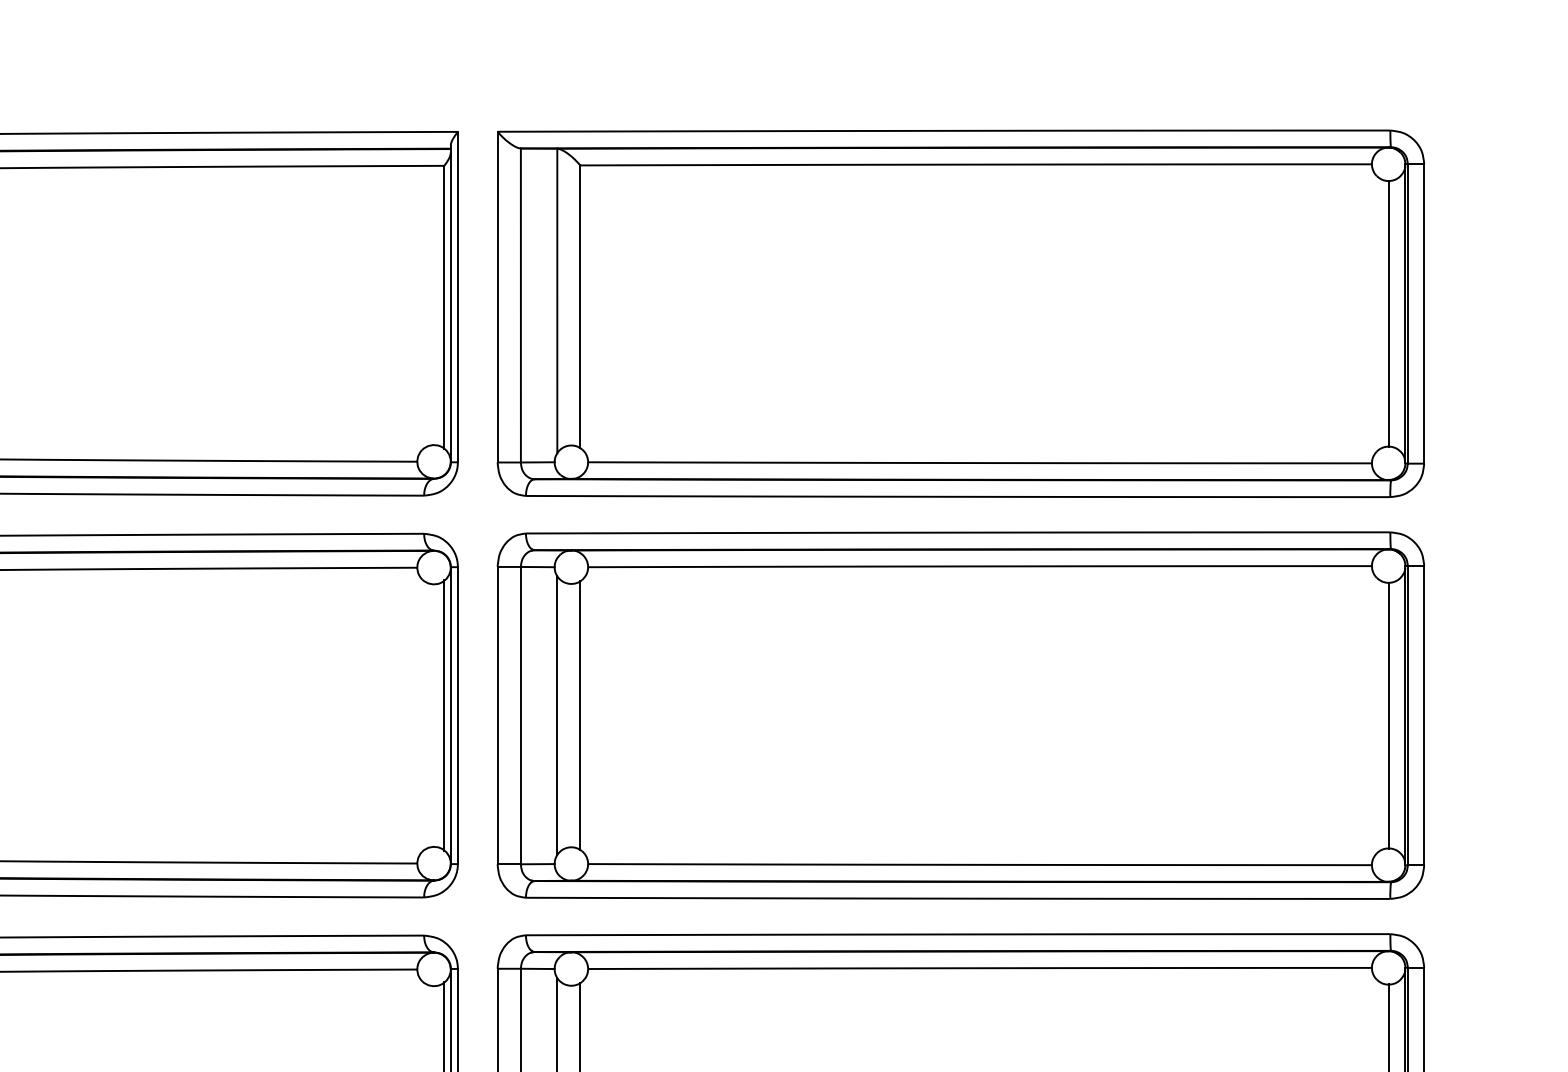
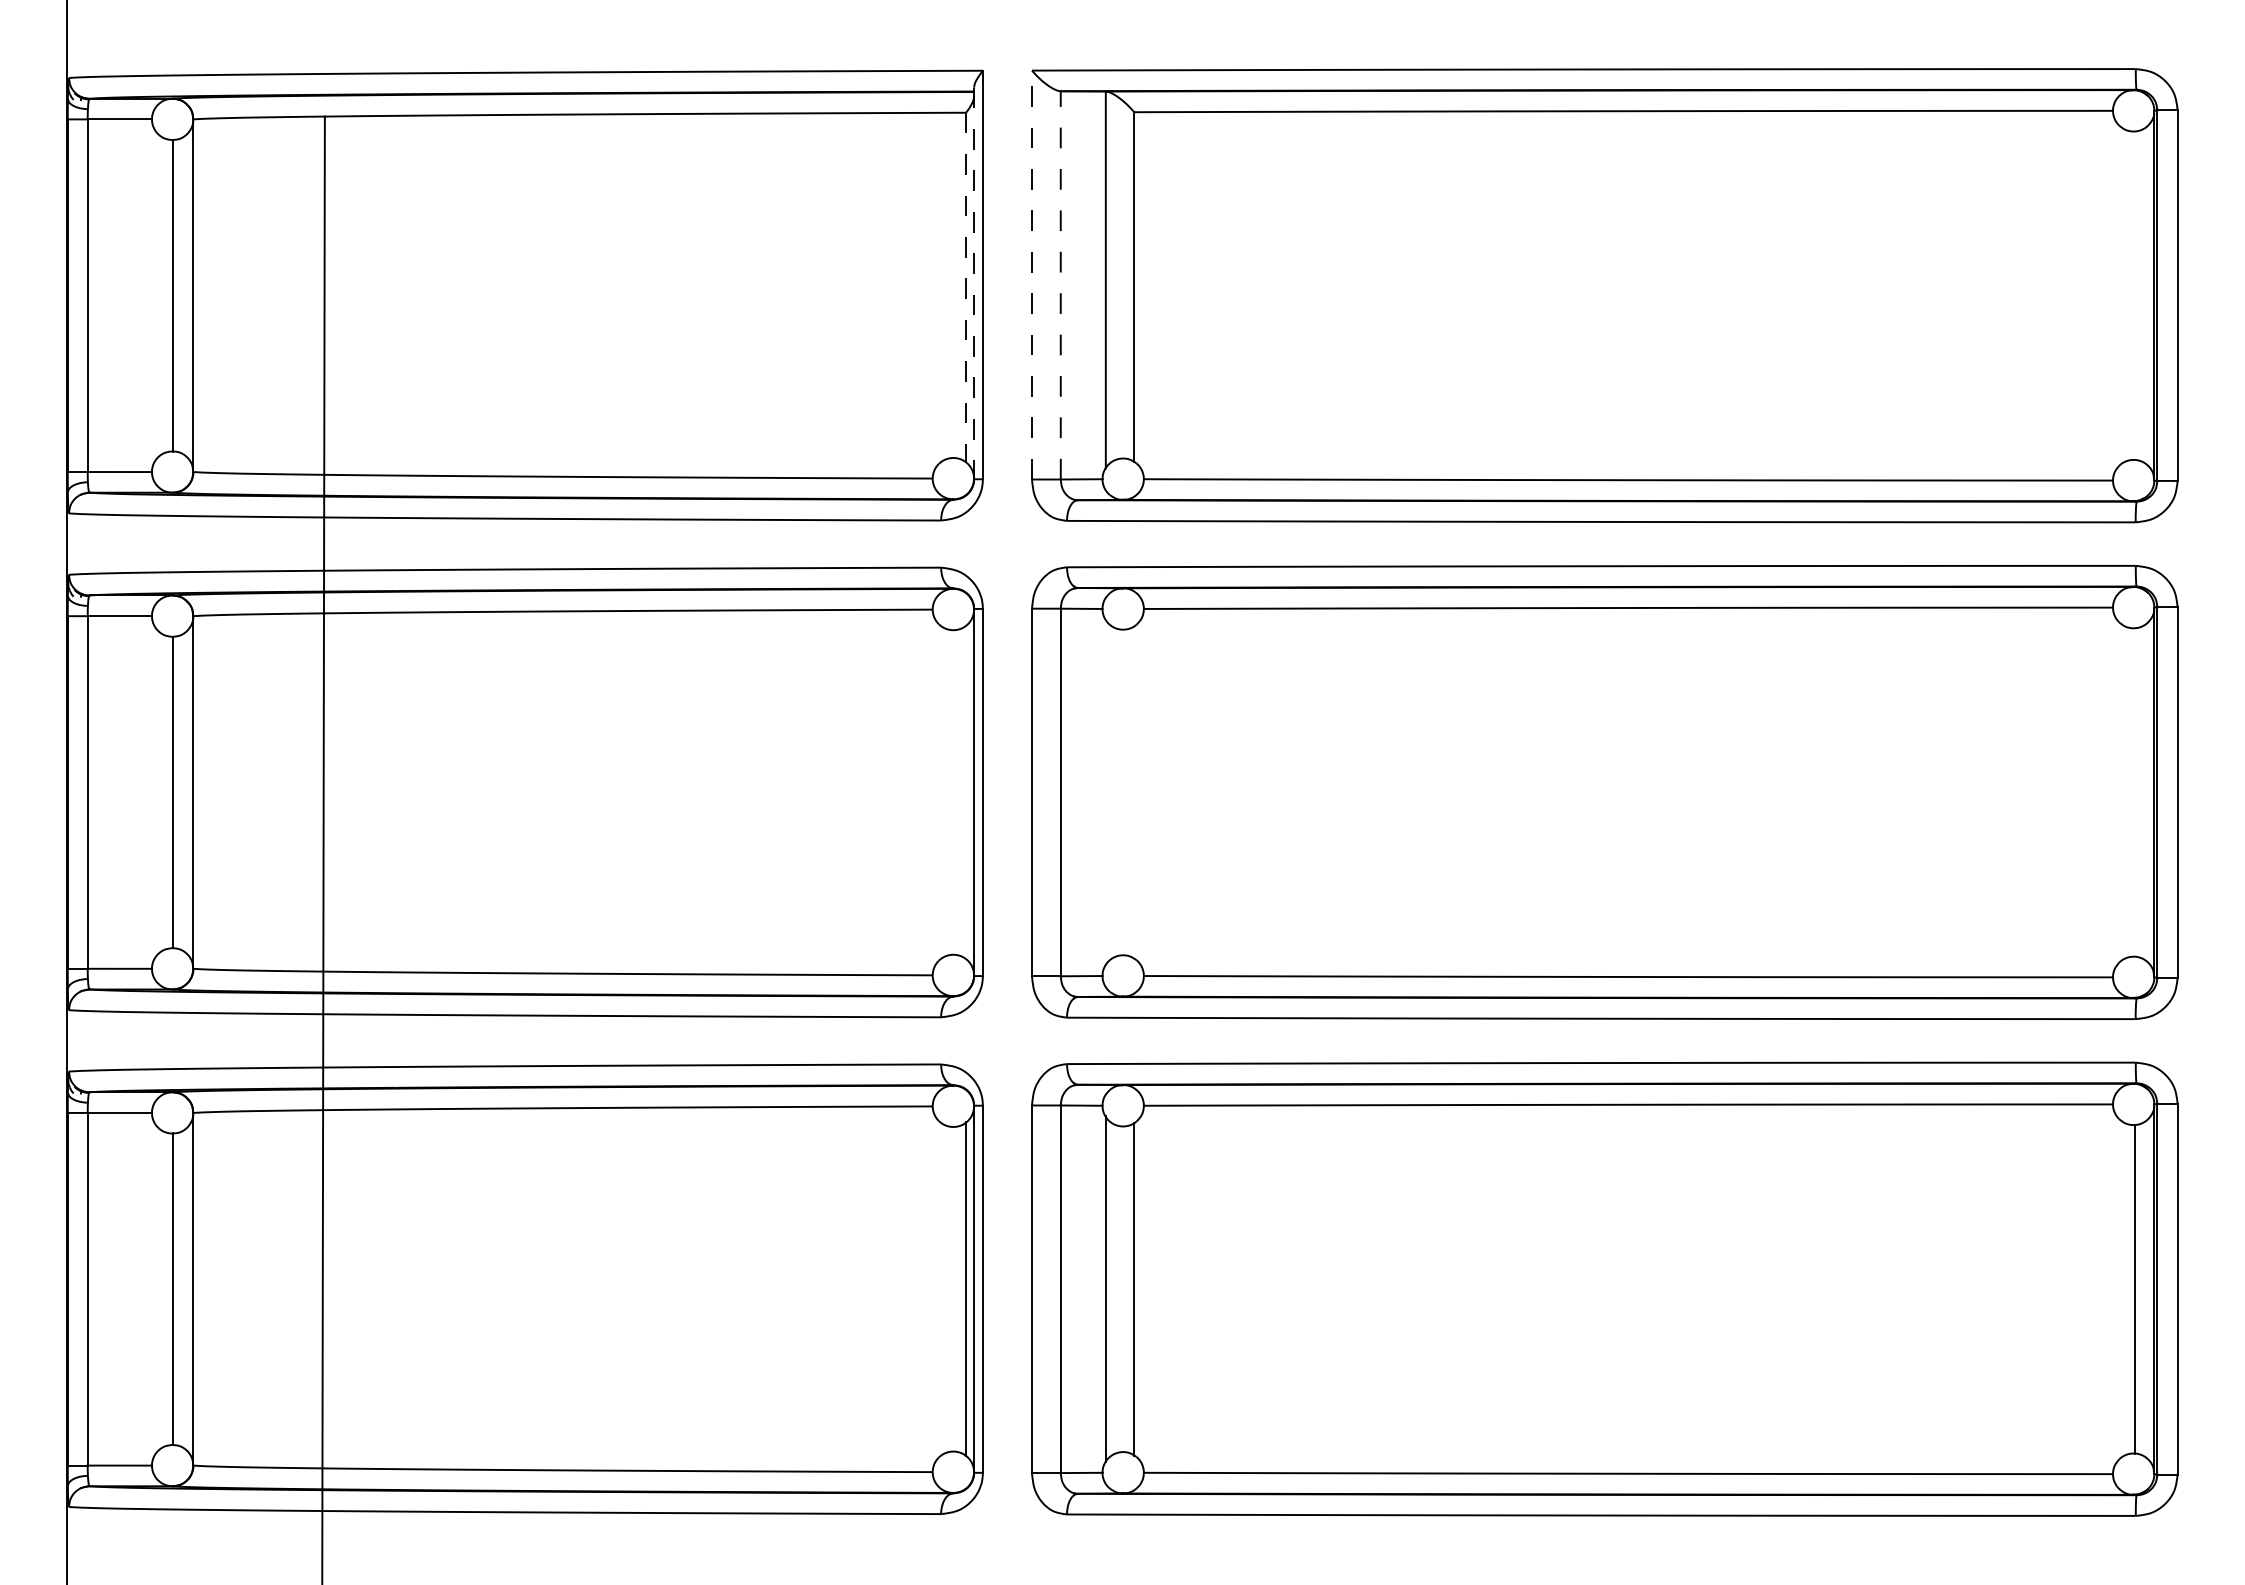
line: (497, 296) -> (1031, 274), solid -> dashed
line: (451, 303) -> (974, 283), solid -> dashed
line: (520, 304) -> (1060, 284), solid -> dashed
line: (444, 308) -> (966, 288), solid -> dashed
line: (1389, 313) -> (2134, 295), removed
line: (1389, 714) -> (2134, 791), removed
line: (444, 715) -> (966, 792), removed
line: (557, 715) -> (1105, 792), removed
line: (580, 715) -> (1134, 792), removed

